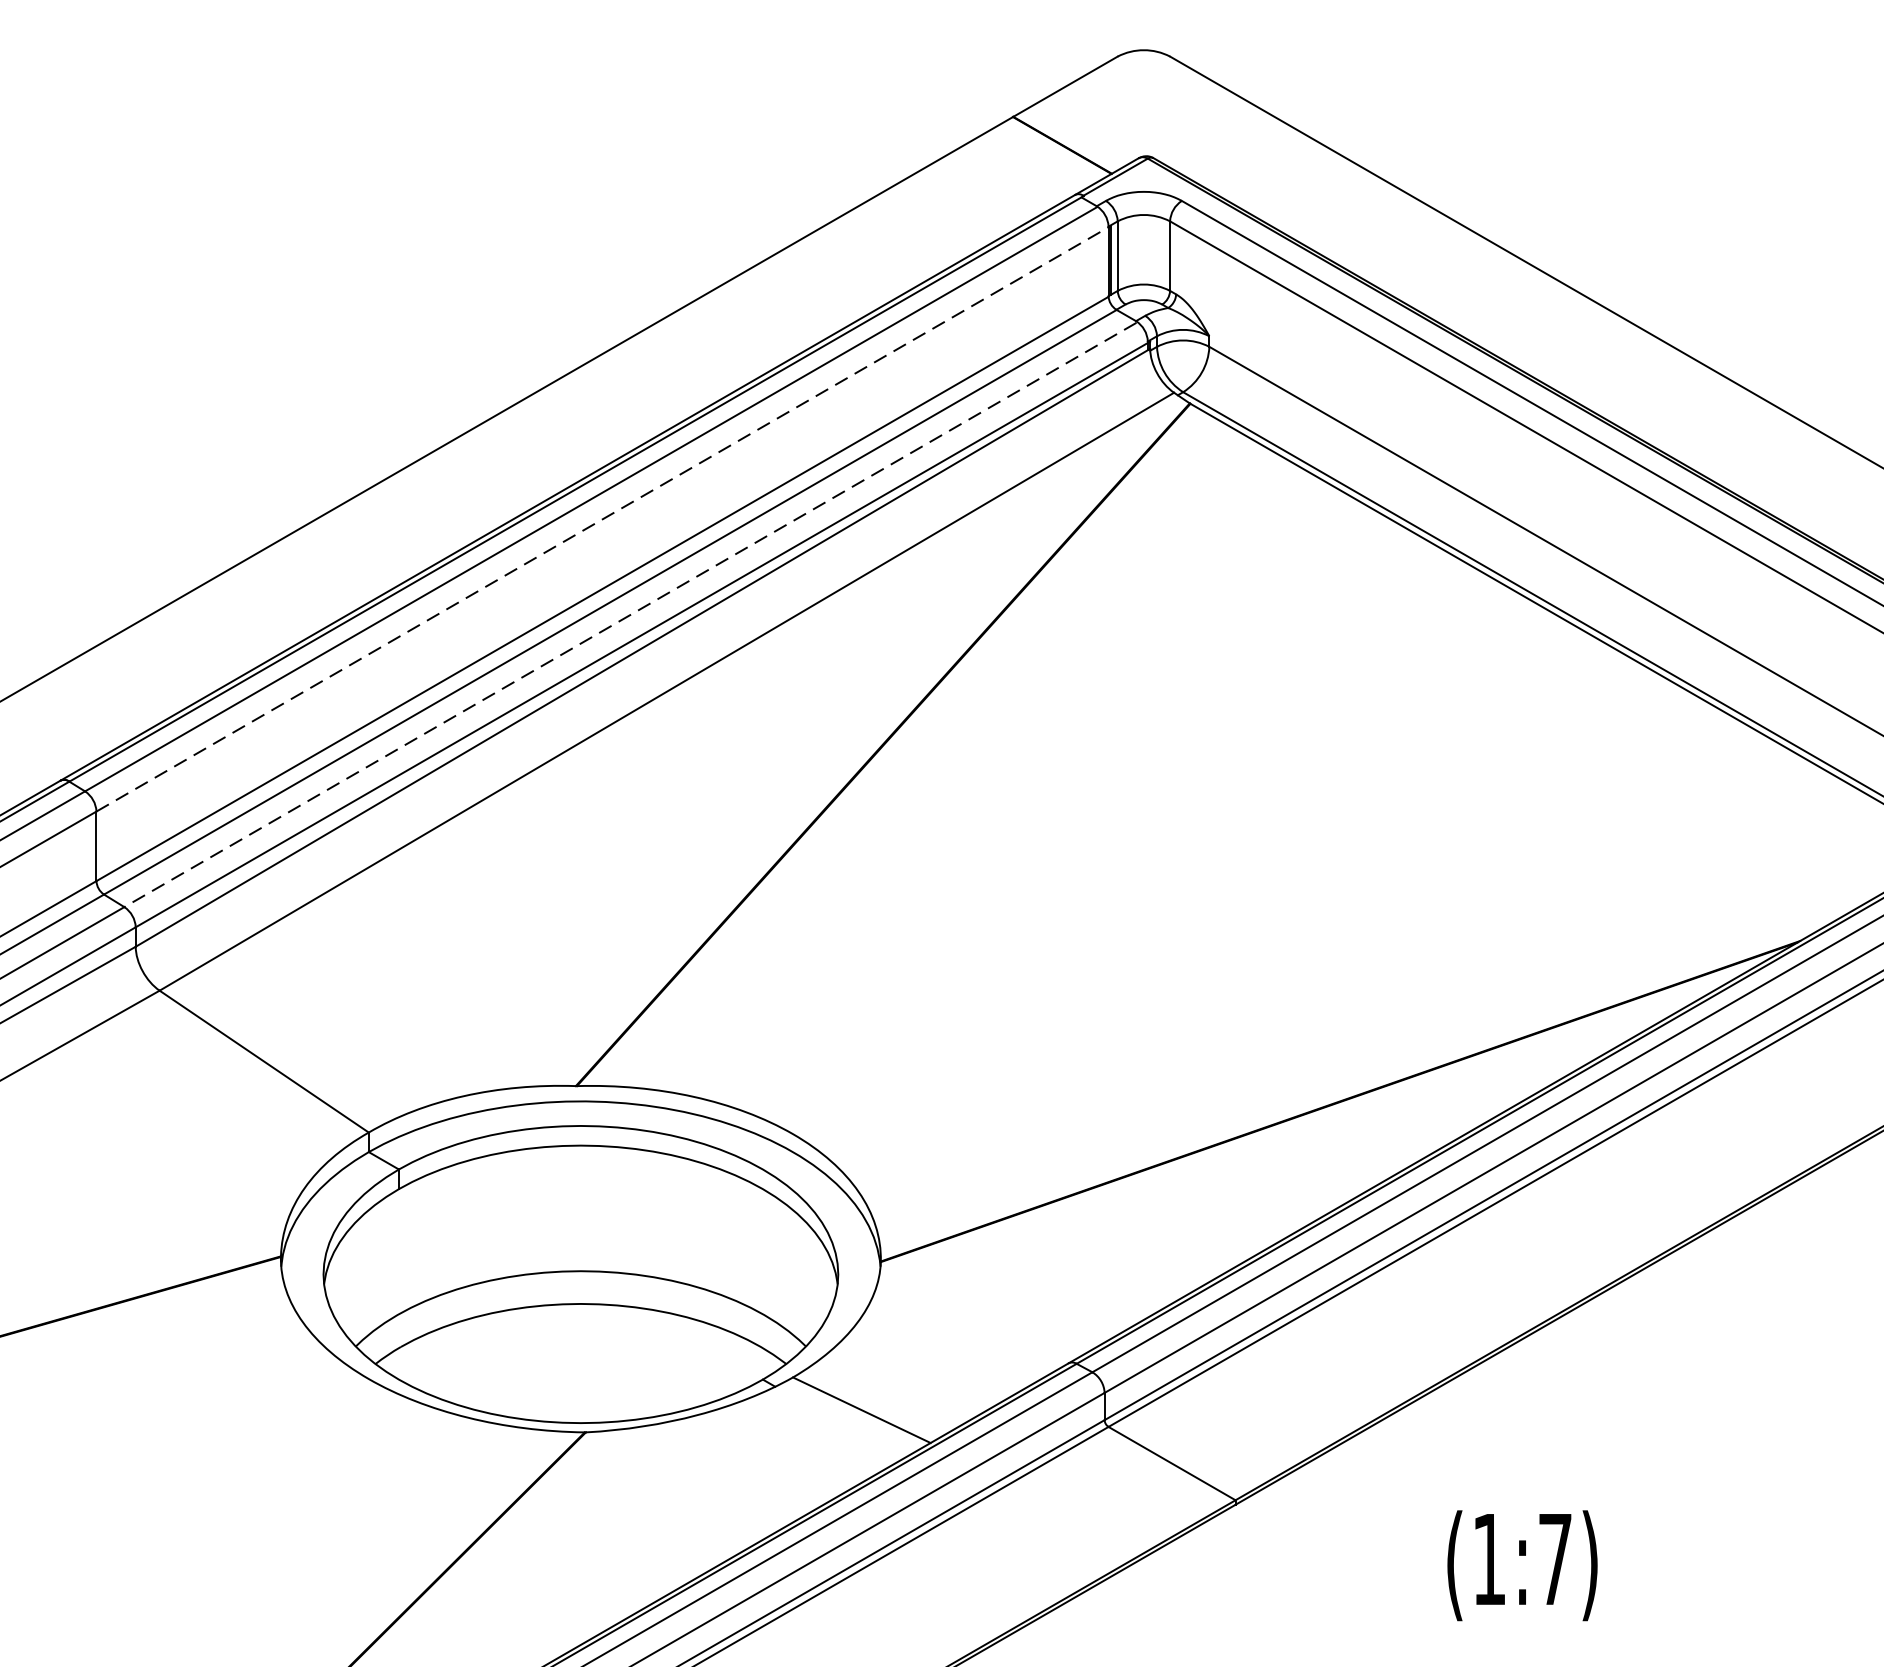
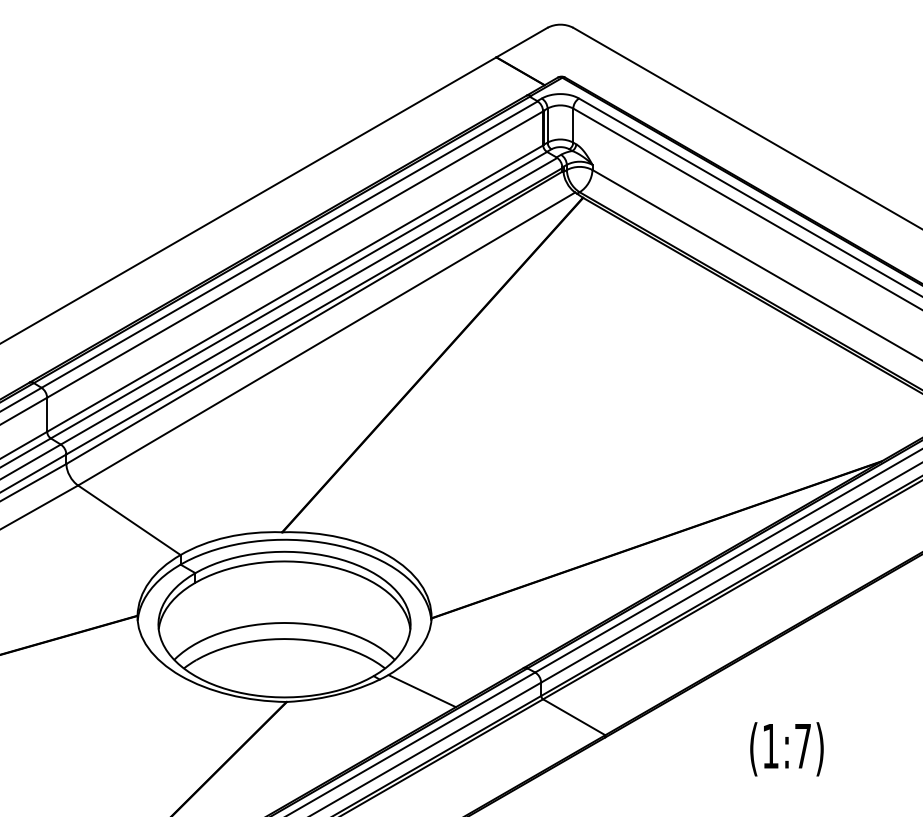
line: (603, 519) -> (295, 254), dashed -> solid
line: (629, 615) -> (308, 301), dashed -> solid
text: (1521, 1566) -> (786, 749), moved

